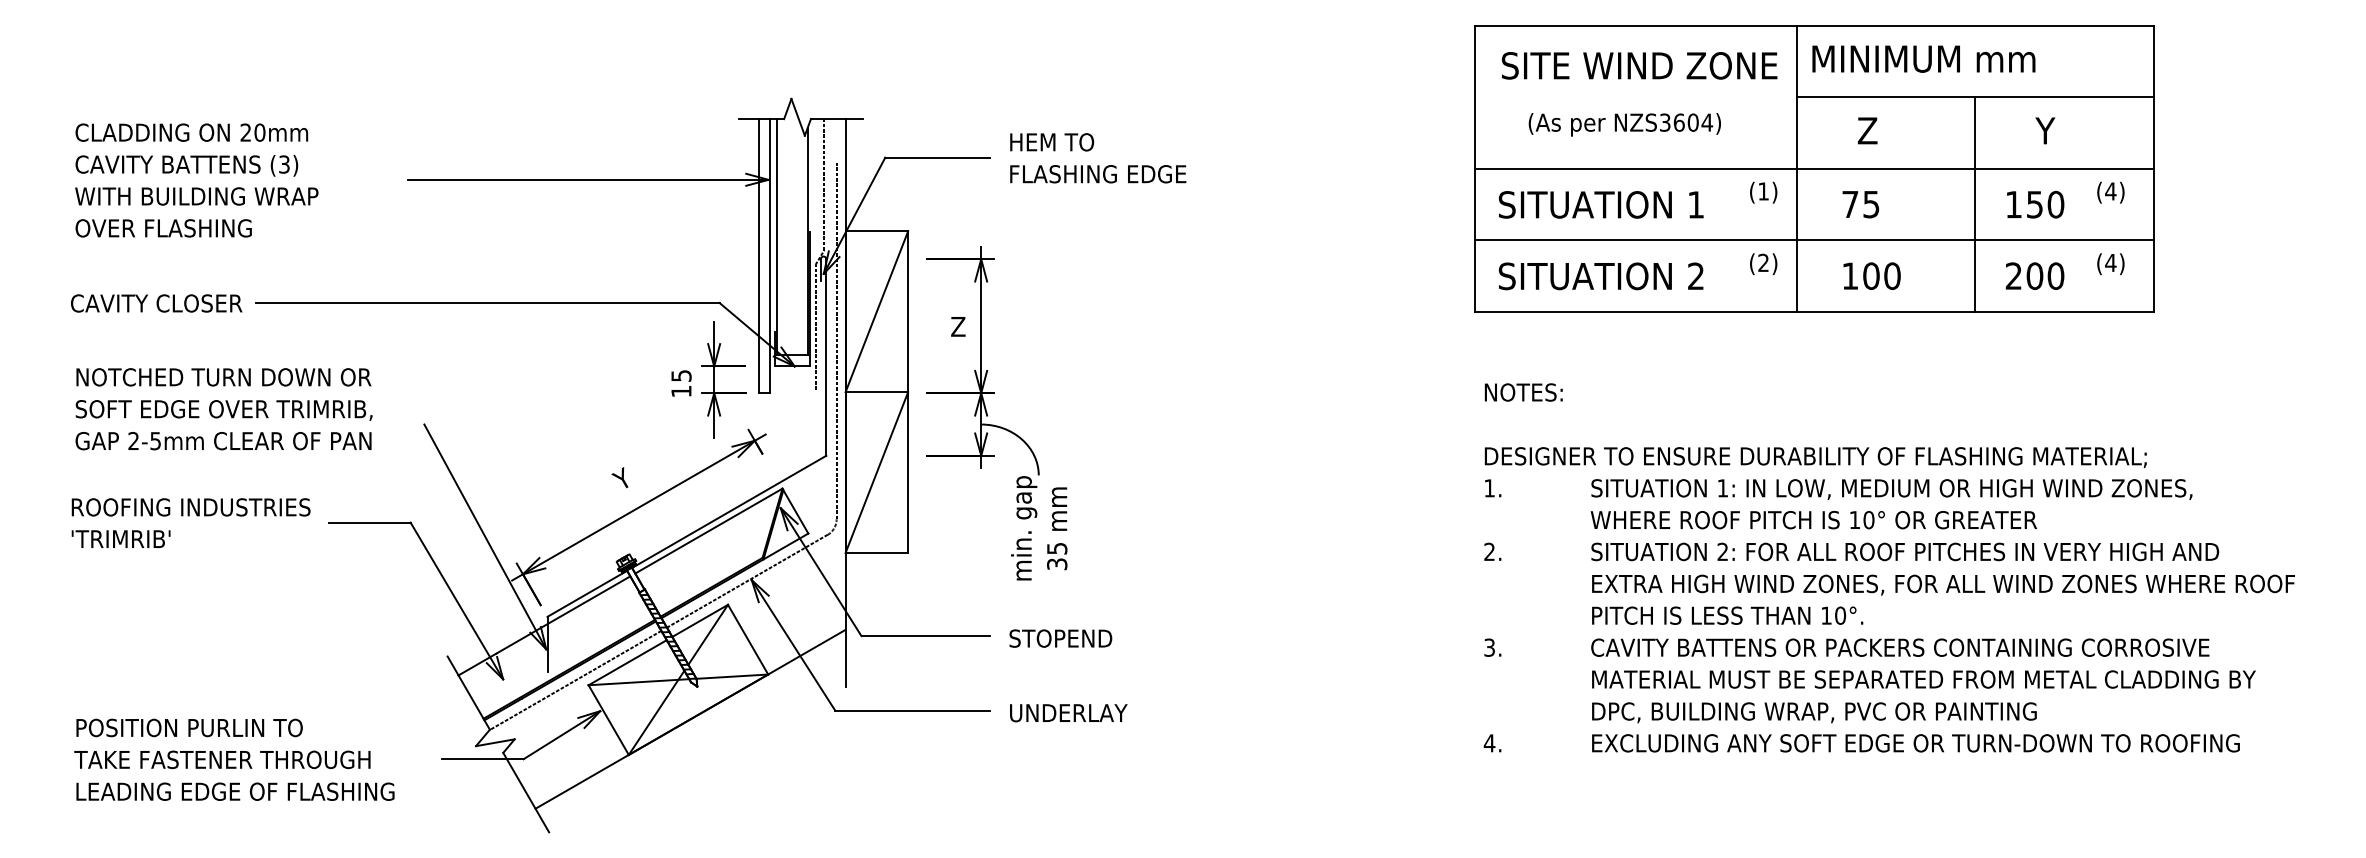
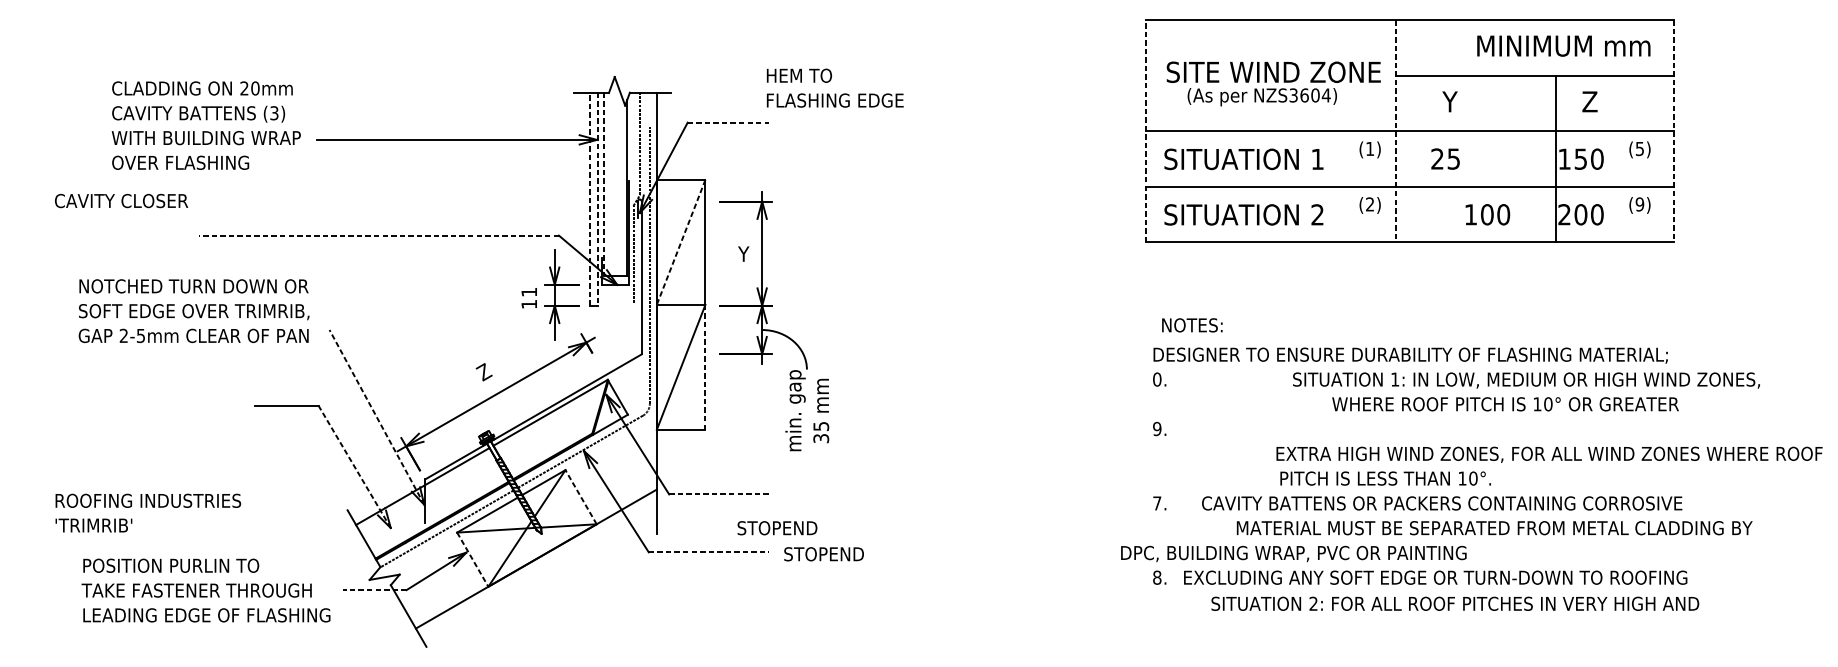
text: (1923, 58) -> (1563, 45), moved
text: (1639, 65) -> (1273, 72), moved
text: (1866, 130) -> (1450, 101), Z -> Y
text: (2045, 130) -> (1589, 101), Y -> Z
line: (938, 157) -> (729, 122), solid -> dashed
text: (1098, 158) -> (835, 88), moved
line: (1475, 168) -> (1146, 131), solid -> dashed
line: (1796, 168) -> (1395, 131), solid -> dashed
line: (2154, 168) -> (1673, 131), solid -> dashed
text: (196, 180) -> (206, 125), moved
text: (2110, 191) -> (1639, 148), (4) -> (5)
text: (1850, 203) -> (1437, 158), 75 -> 25
line: (1975, 204) -> (1555, 159), moved
line: (777, 236) -> (603, 183), solid -> dashed
line: (759, 255) -> (589, 198), solid -> dashed
line: (769, 256) -> (597, 199), solid -> dashed
text: (2110, 262) -> (1639, 204), (4) -> (9)
text: (1871, 275) -> (1487, 214), moved
text: (156, 303) -> (121, 201), moved
line: (487, 303) -> (378, 235), solid -> dashed
line: (876, 312) -> (680, 242), solid -> dashed
text: (957, 326) -> (743, 253), Z -> Y
text: (681, 375) -> (529, 291), 15 -> 11
text: (1523, 392) -> (1192, 325), moved
text: (223, 409) -> (193, 311), moved
line: (908, 473) -> (705, 368), solid -> dashed
text: (622, 478) -> (483, 371), Y -> Z
text: (1489, 488) -> (1157, 379), 1. -> 0.
text: (1891, 489) -> (1526, 380), moved
text: (1813, 520) -> (1505, 404), moved
text: (190, 522) -> (147, 512), moved
line: (485, 536) -> (377, 417), solid -> dashed
text: (1489, 551) -> (1157, 428), 2. -> 9.
text: (1905, 551) -> (1455, 603), moved
text: (1943, 584) -> (1549, 454), moved
line: (456, 600) -> (354, 466), solid -> dashed
text: (1727, 615) -> (1385, 478), moved
line: (926, 636) -> (719, 494), solid -> dashed
text: (1060, 638) -> (777, 528), moved
line: (747, 639) -> (580, 497), solid -> dashed
text: (1489, 647) -> (1157, 503), 3. -> 7.
text: (1900, 647) -> (1442, 503), moved
line: (913, 710) -> (709, 552), solid -> dashed
text: (1068, 712) -> (830, 553), UNDERLAY -> STOPEND
text: (1814, 712) -> (1293, 553), moved
line: (608, 720) -> (472, 559), solid -> dashed
text: (1489, 743) -> (1157, 577), 4. -> 8.
text: (1915, 743) -> (1435, 577), moved
text: (234, 759) -> (206, 590), moved
line: (482, 759) -> (374, 590), solid -> dashed

